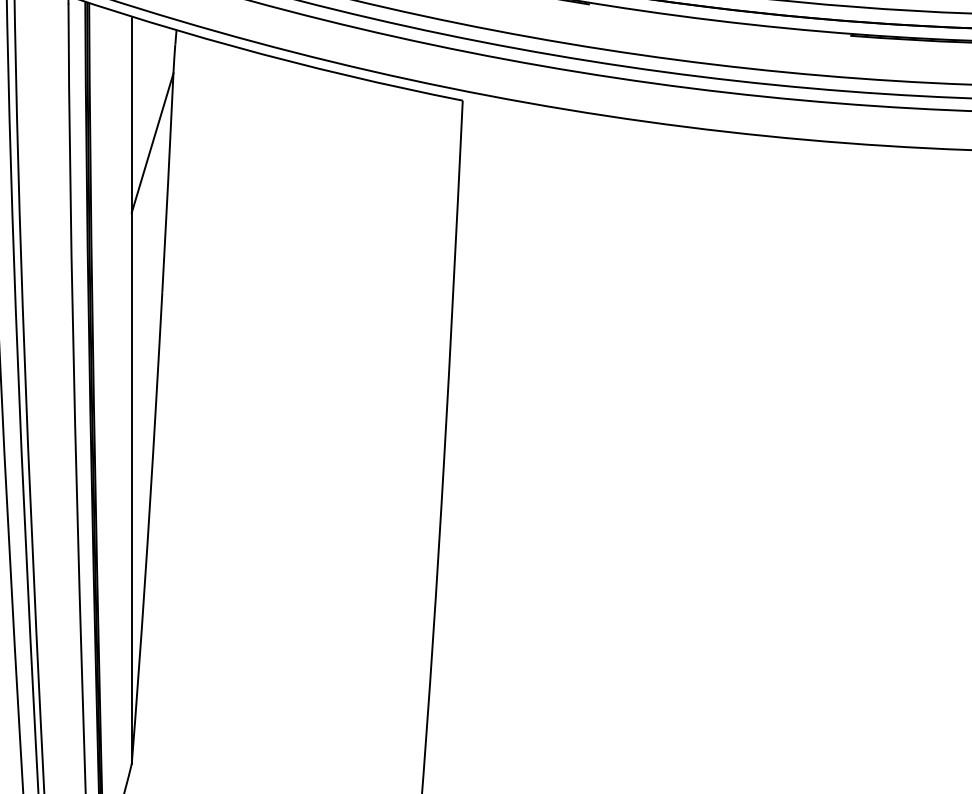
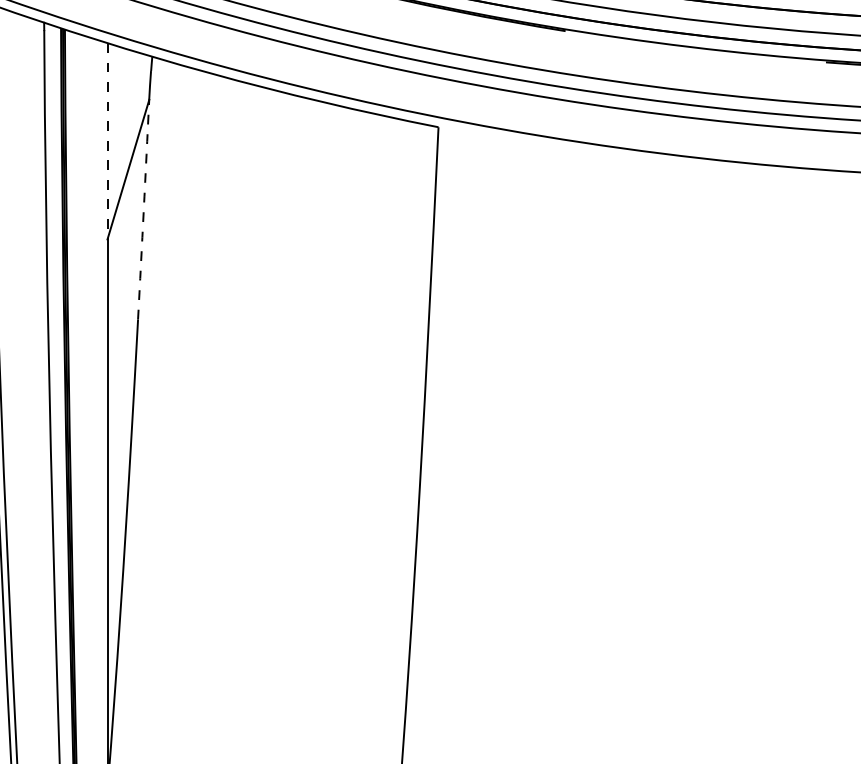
line: (131, 115) -> (107, 142), solid -> dashed
arc: (168, 183) -> (144, 210), solid -> dashed

